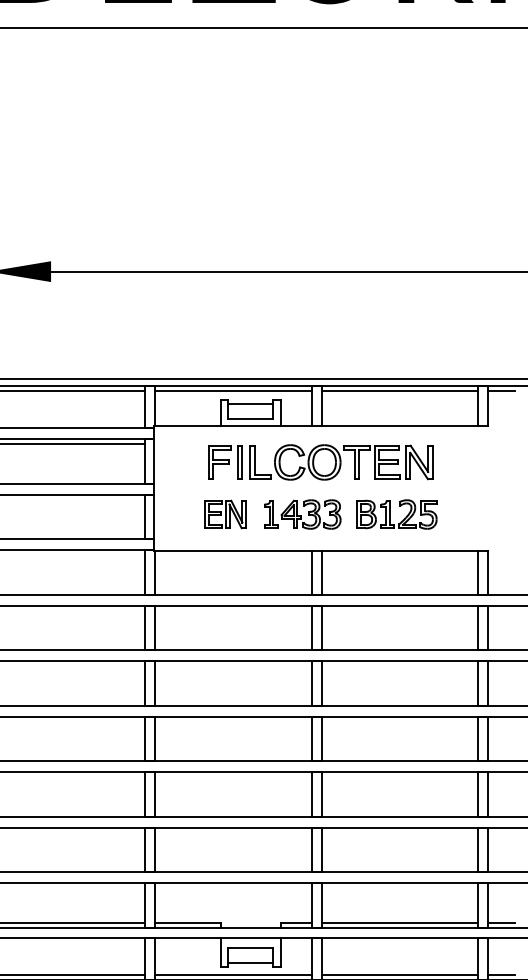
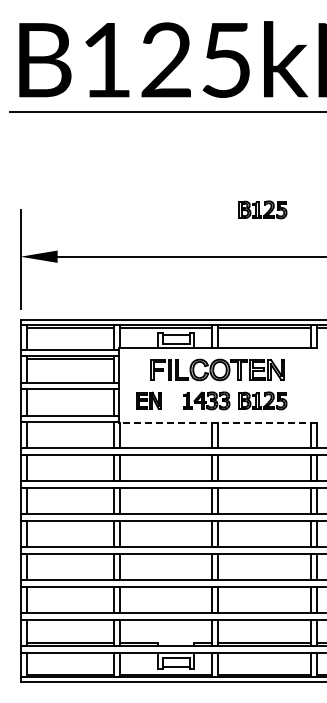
part: (396, 192) -> (262, 209), added
part: (224, 513) -> (148, 400), moved
line: (320, 550) -> (217, 422), solid -> dashed

